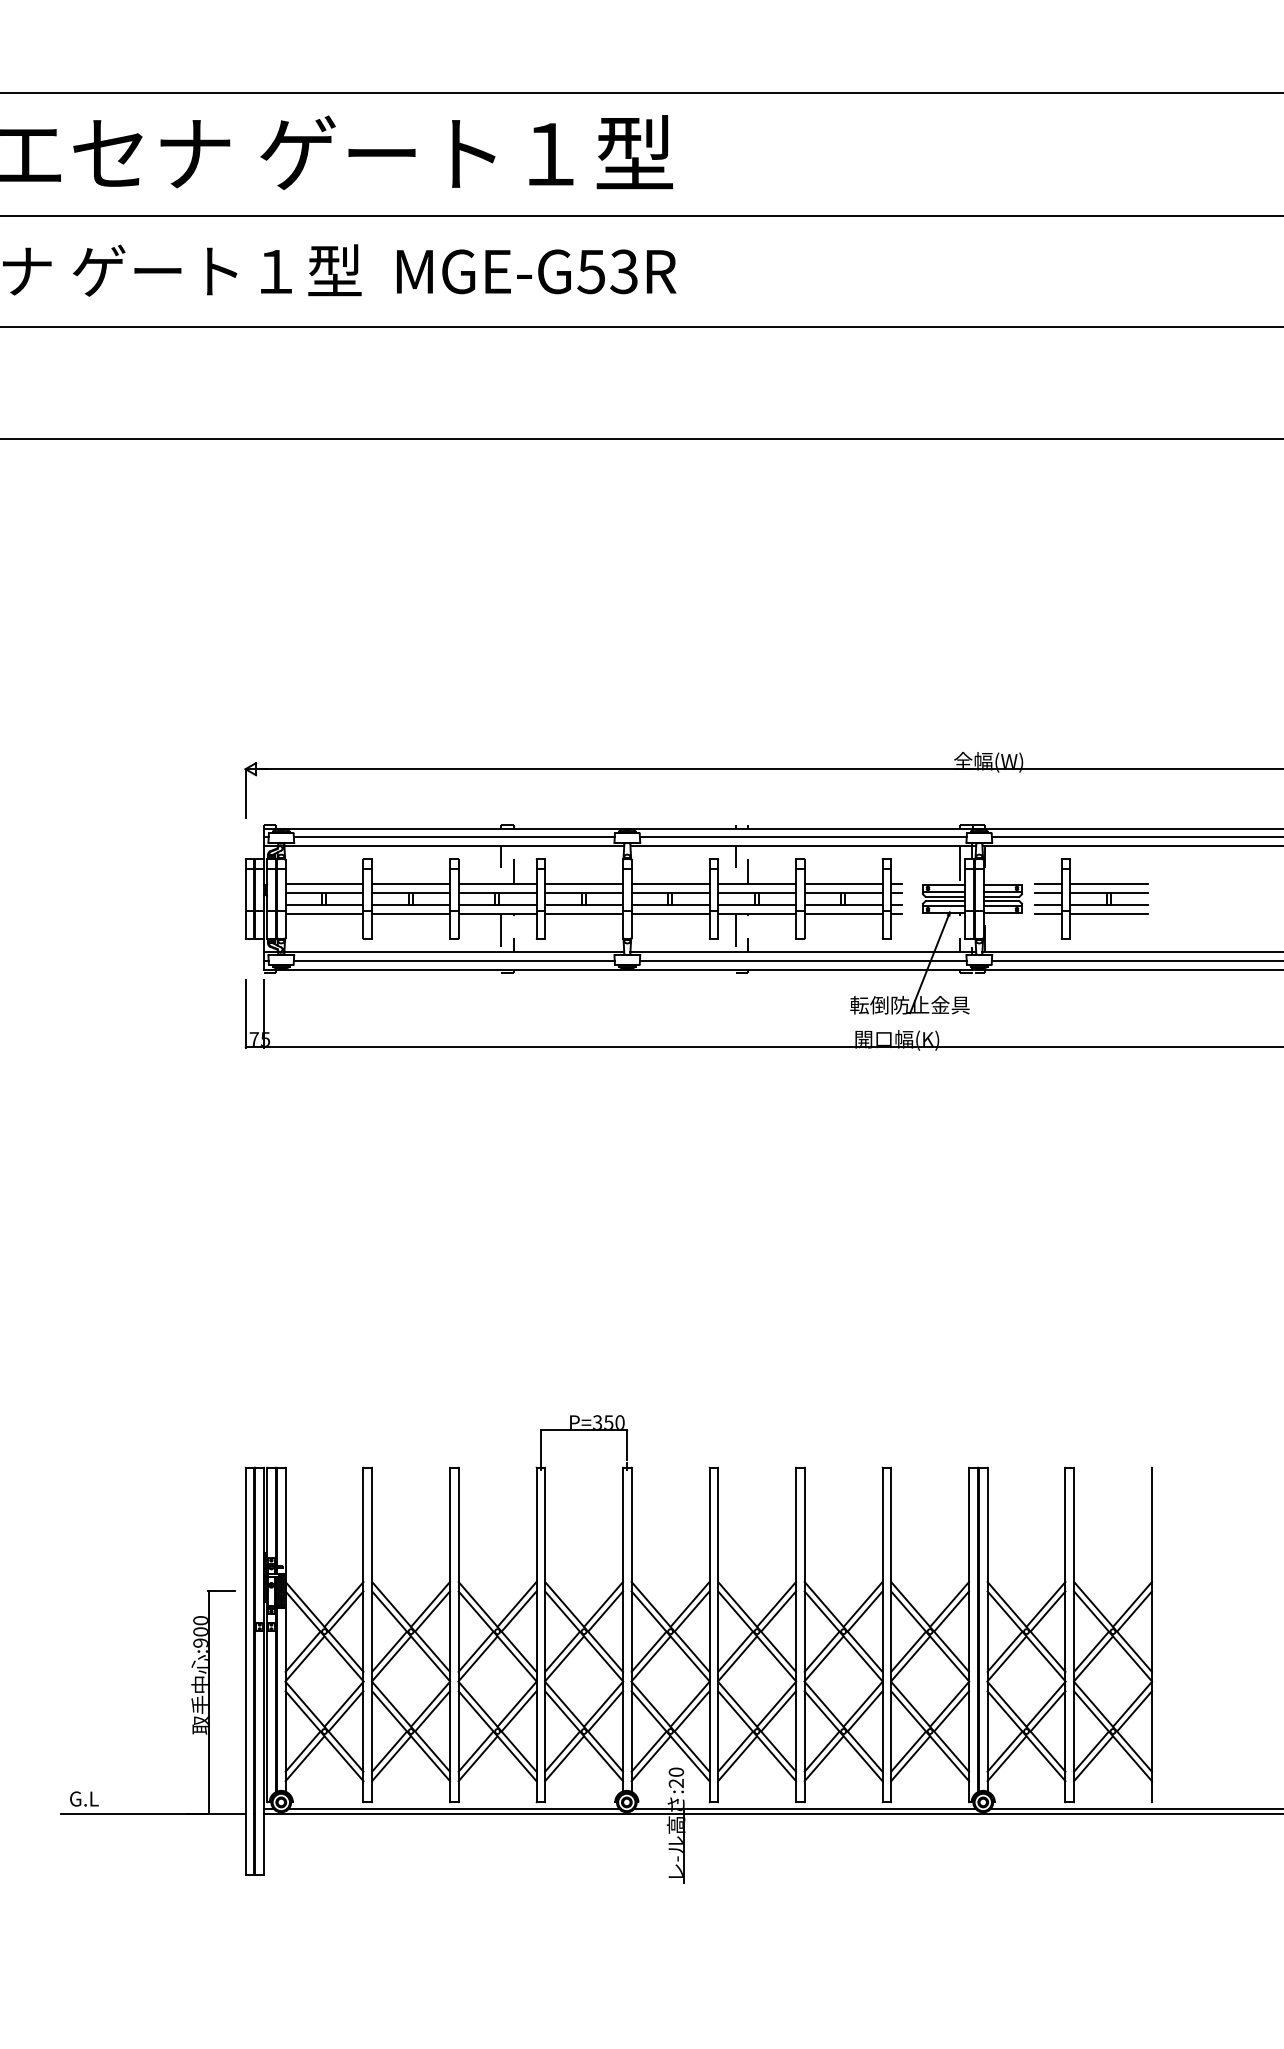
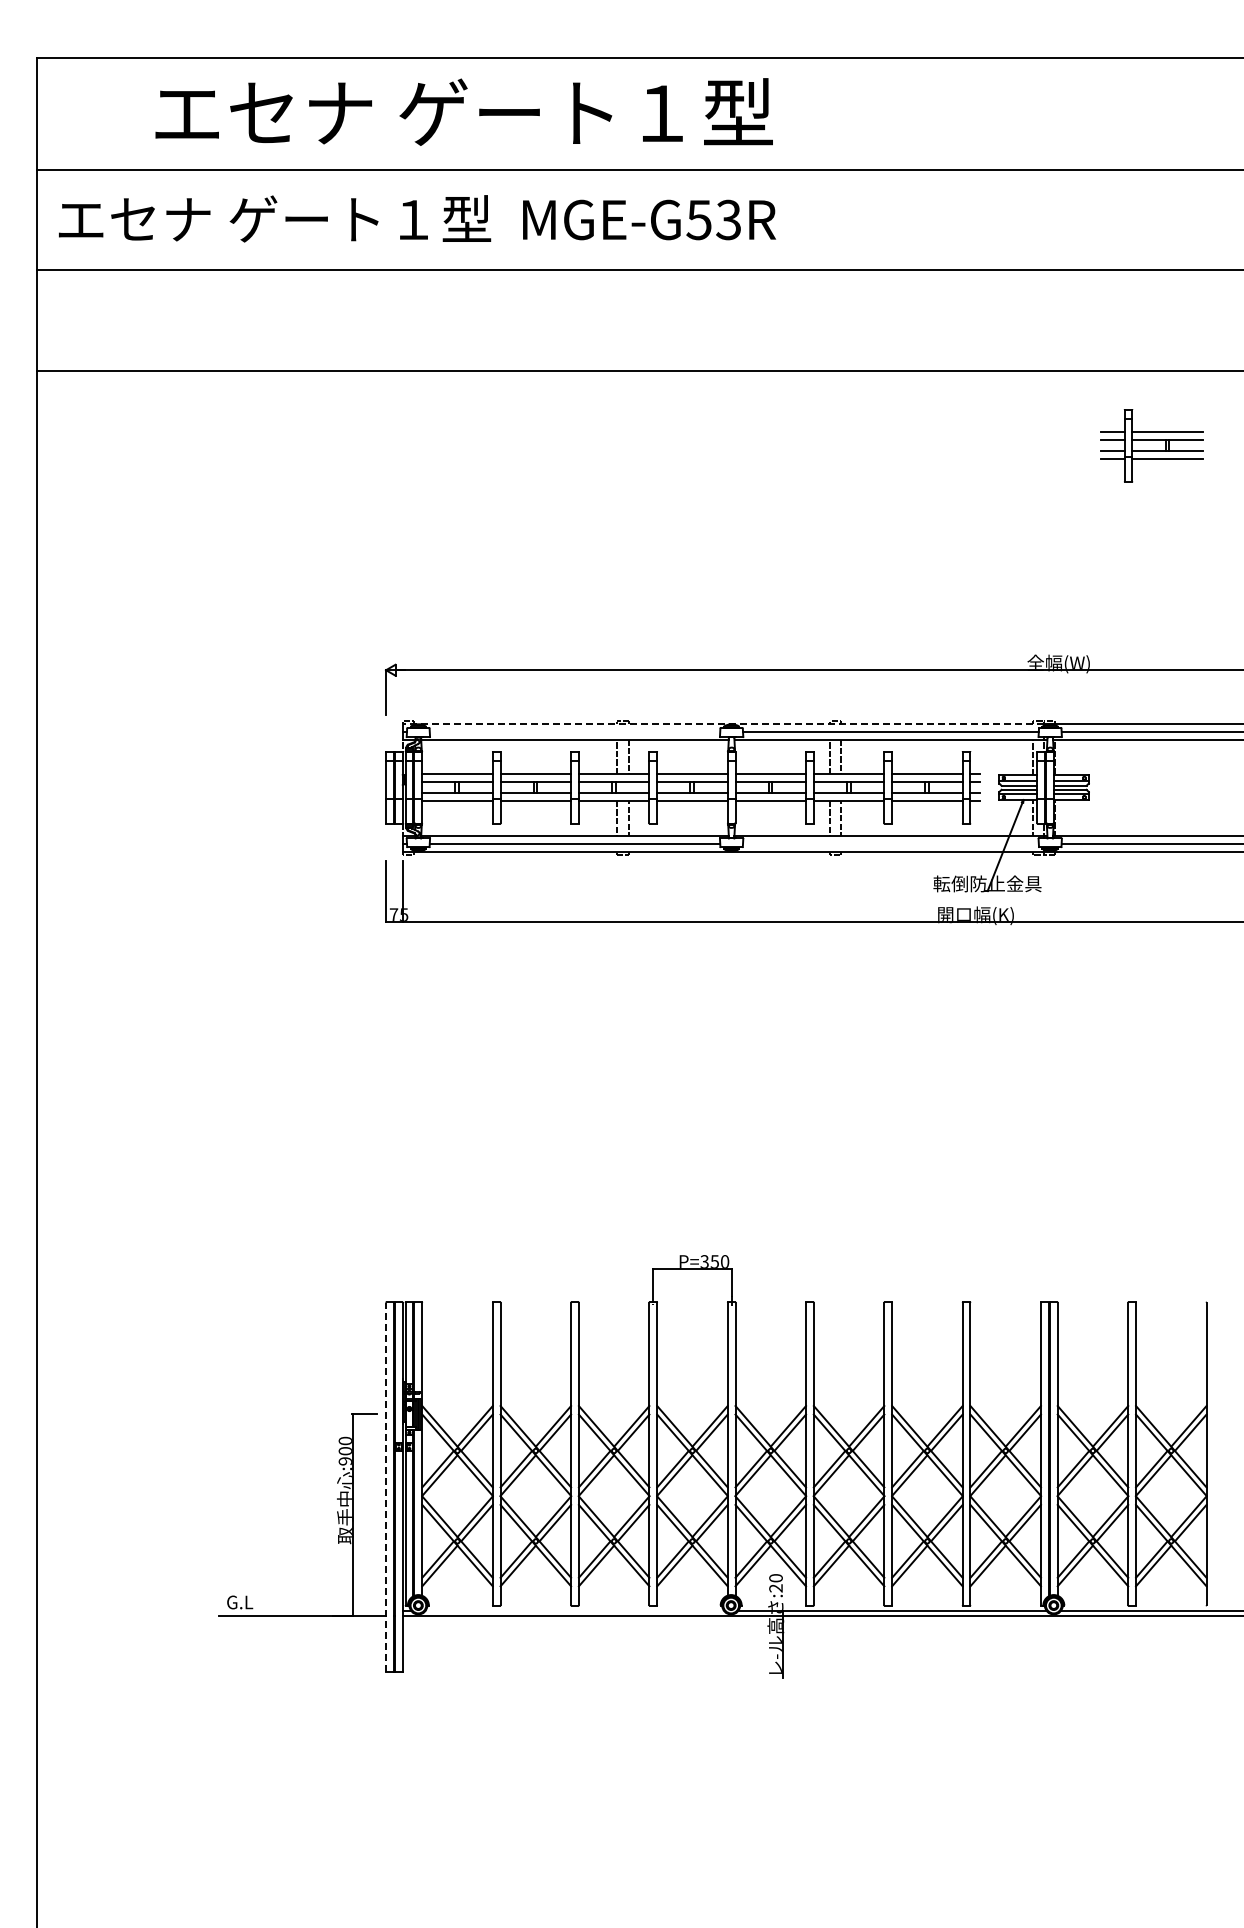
line: (617, 828) -> (722, 723), solid -> dashed
line: (453, 836) -> (574, 731), removed
part: (1091, 898) -> (1151, 445), moved
line: (802, 960) -> (890, 843), removed
line: (246, 1670) -> (386, 1486), solid -> dashed
line: (453, 1808) -> (574, 1611), removed

